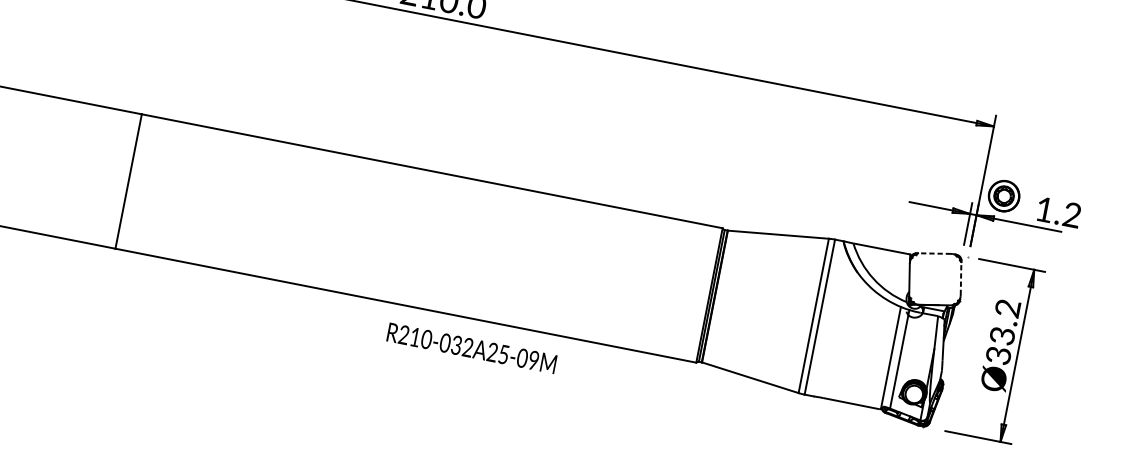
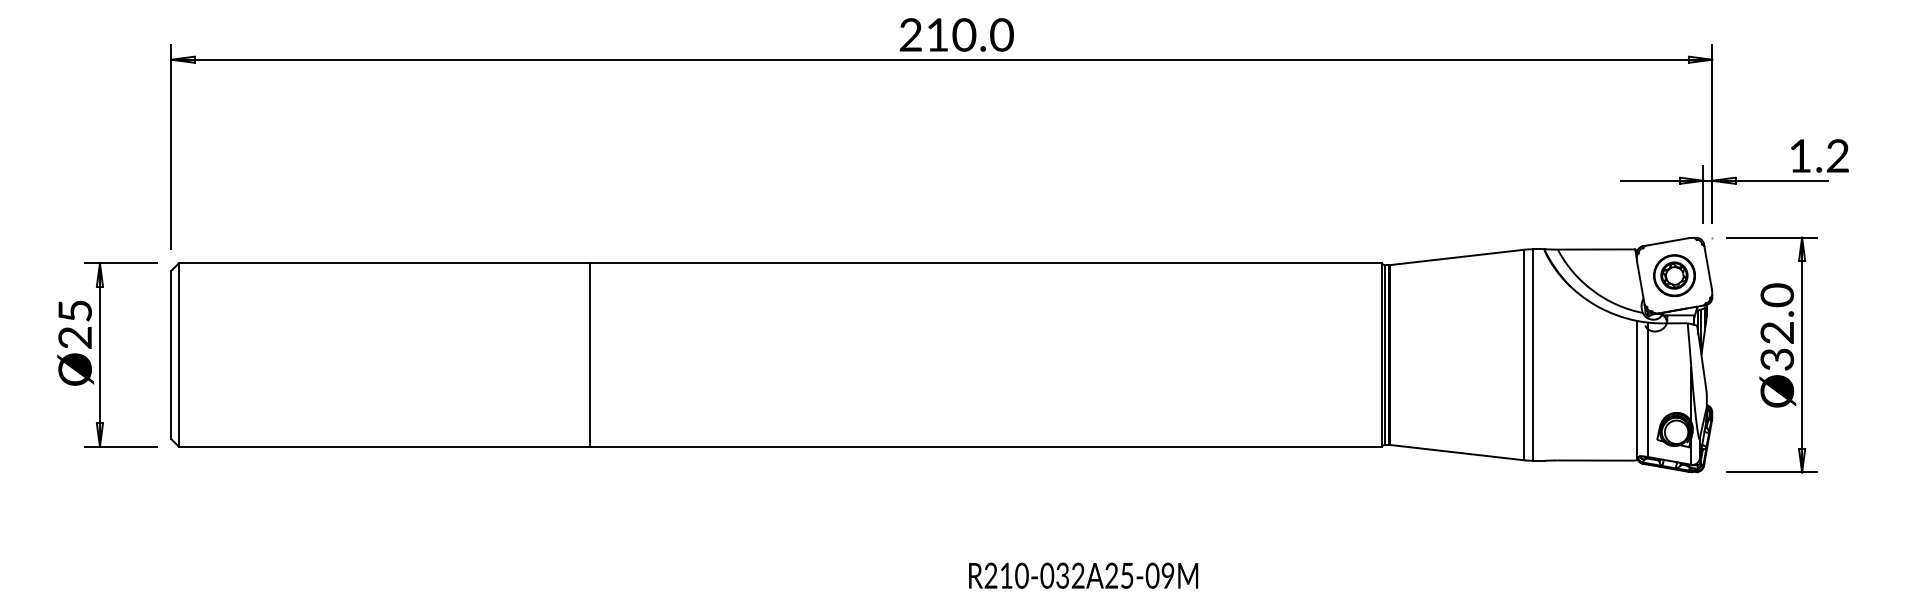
part: (1004, 196) -> (1674, 275), moved
line: (934, 253) -> (1666, 242), dashed -> solid
line: (961, 278) -> (1708, 267), dashed -> solid
text: (1005, 321) -> (1777, 313), Ø33.2 -> Ø32.0
text: (471, 348) -> (1083, 575), moved

